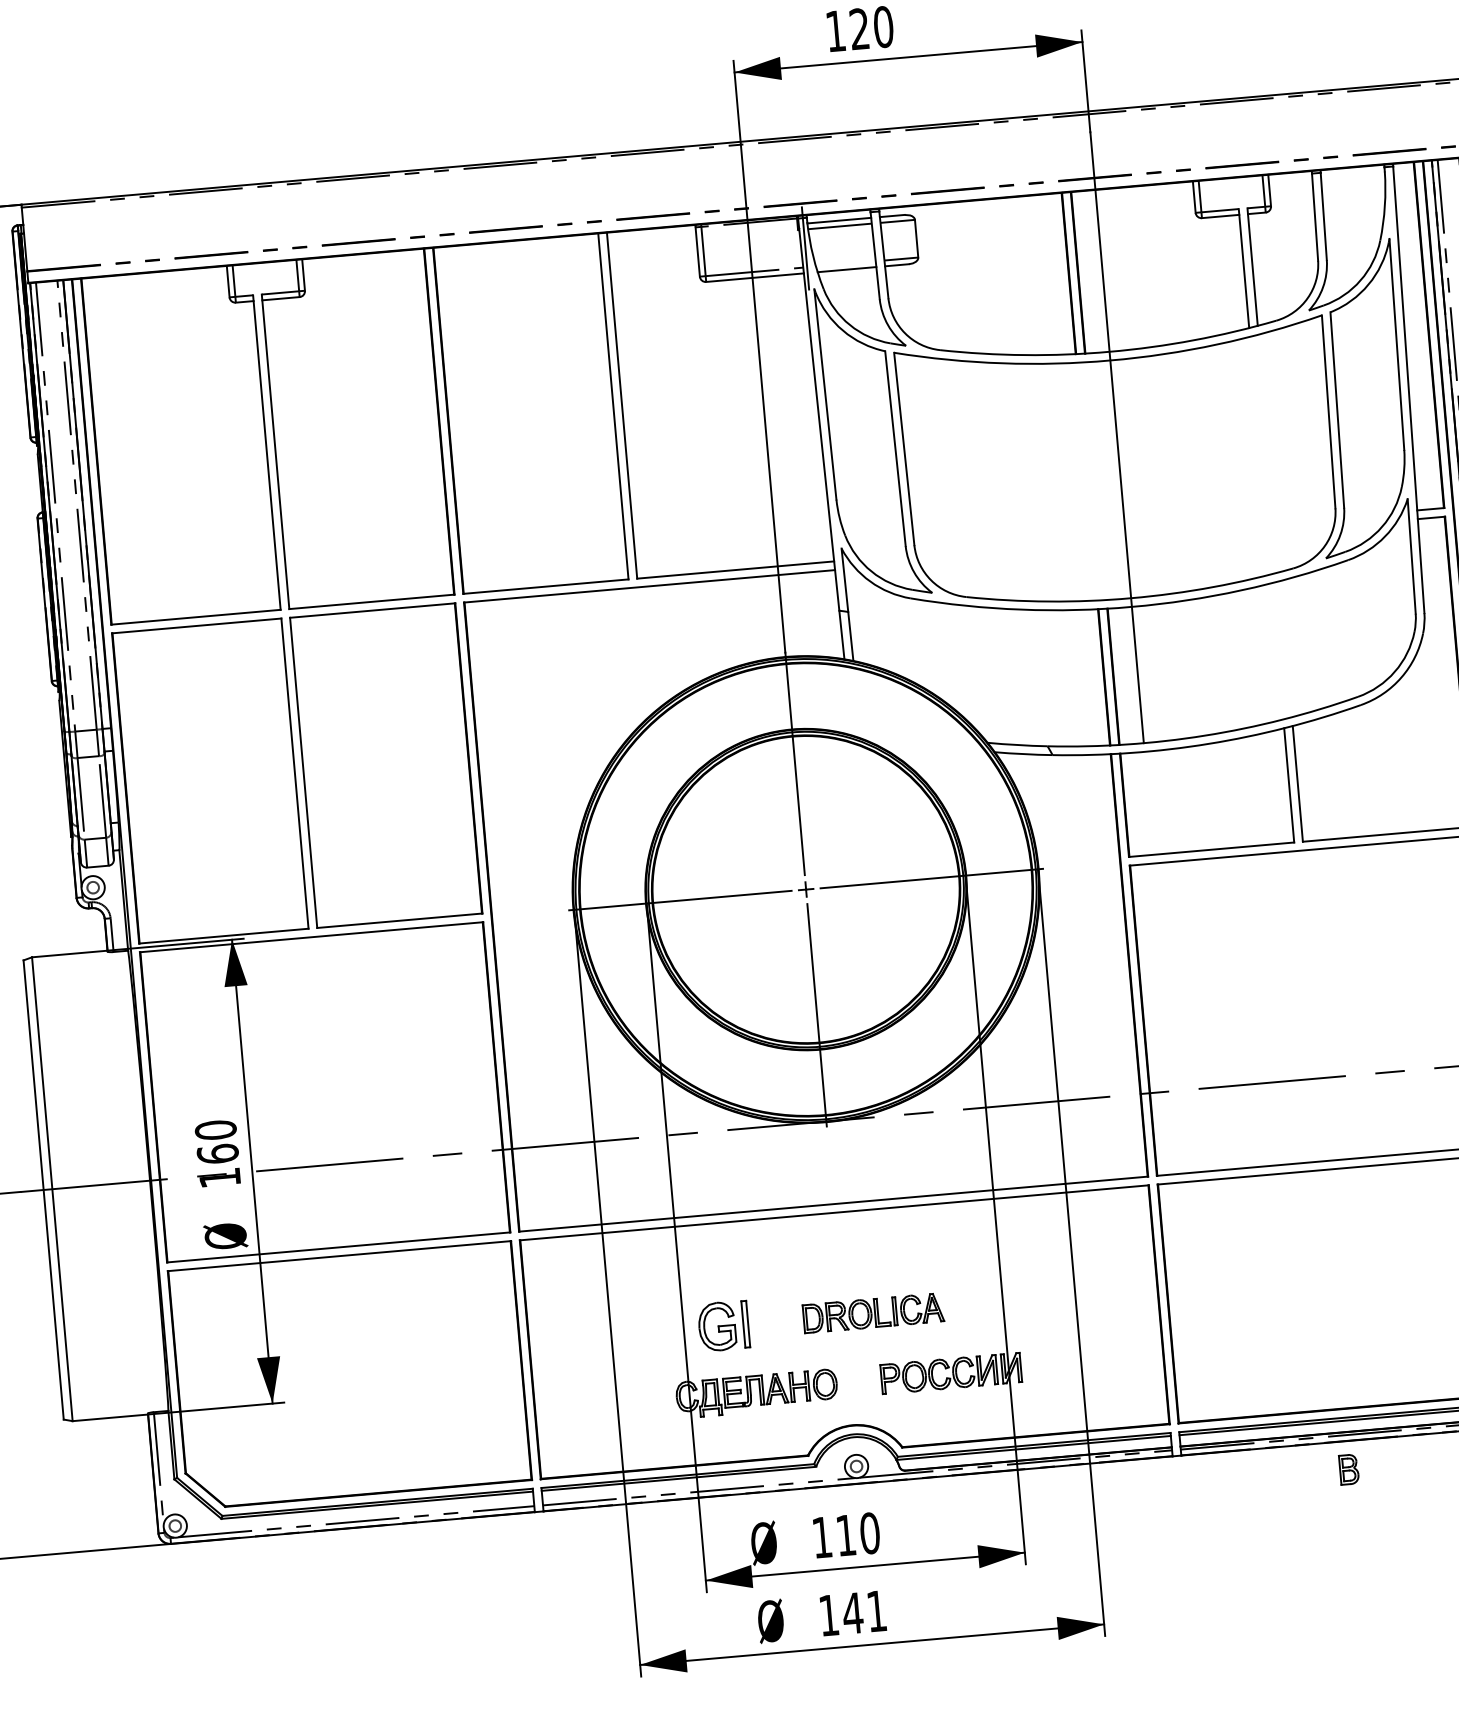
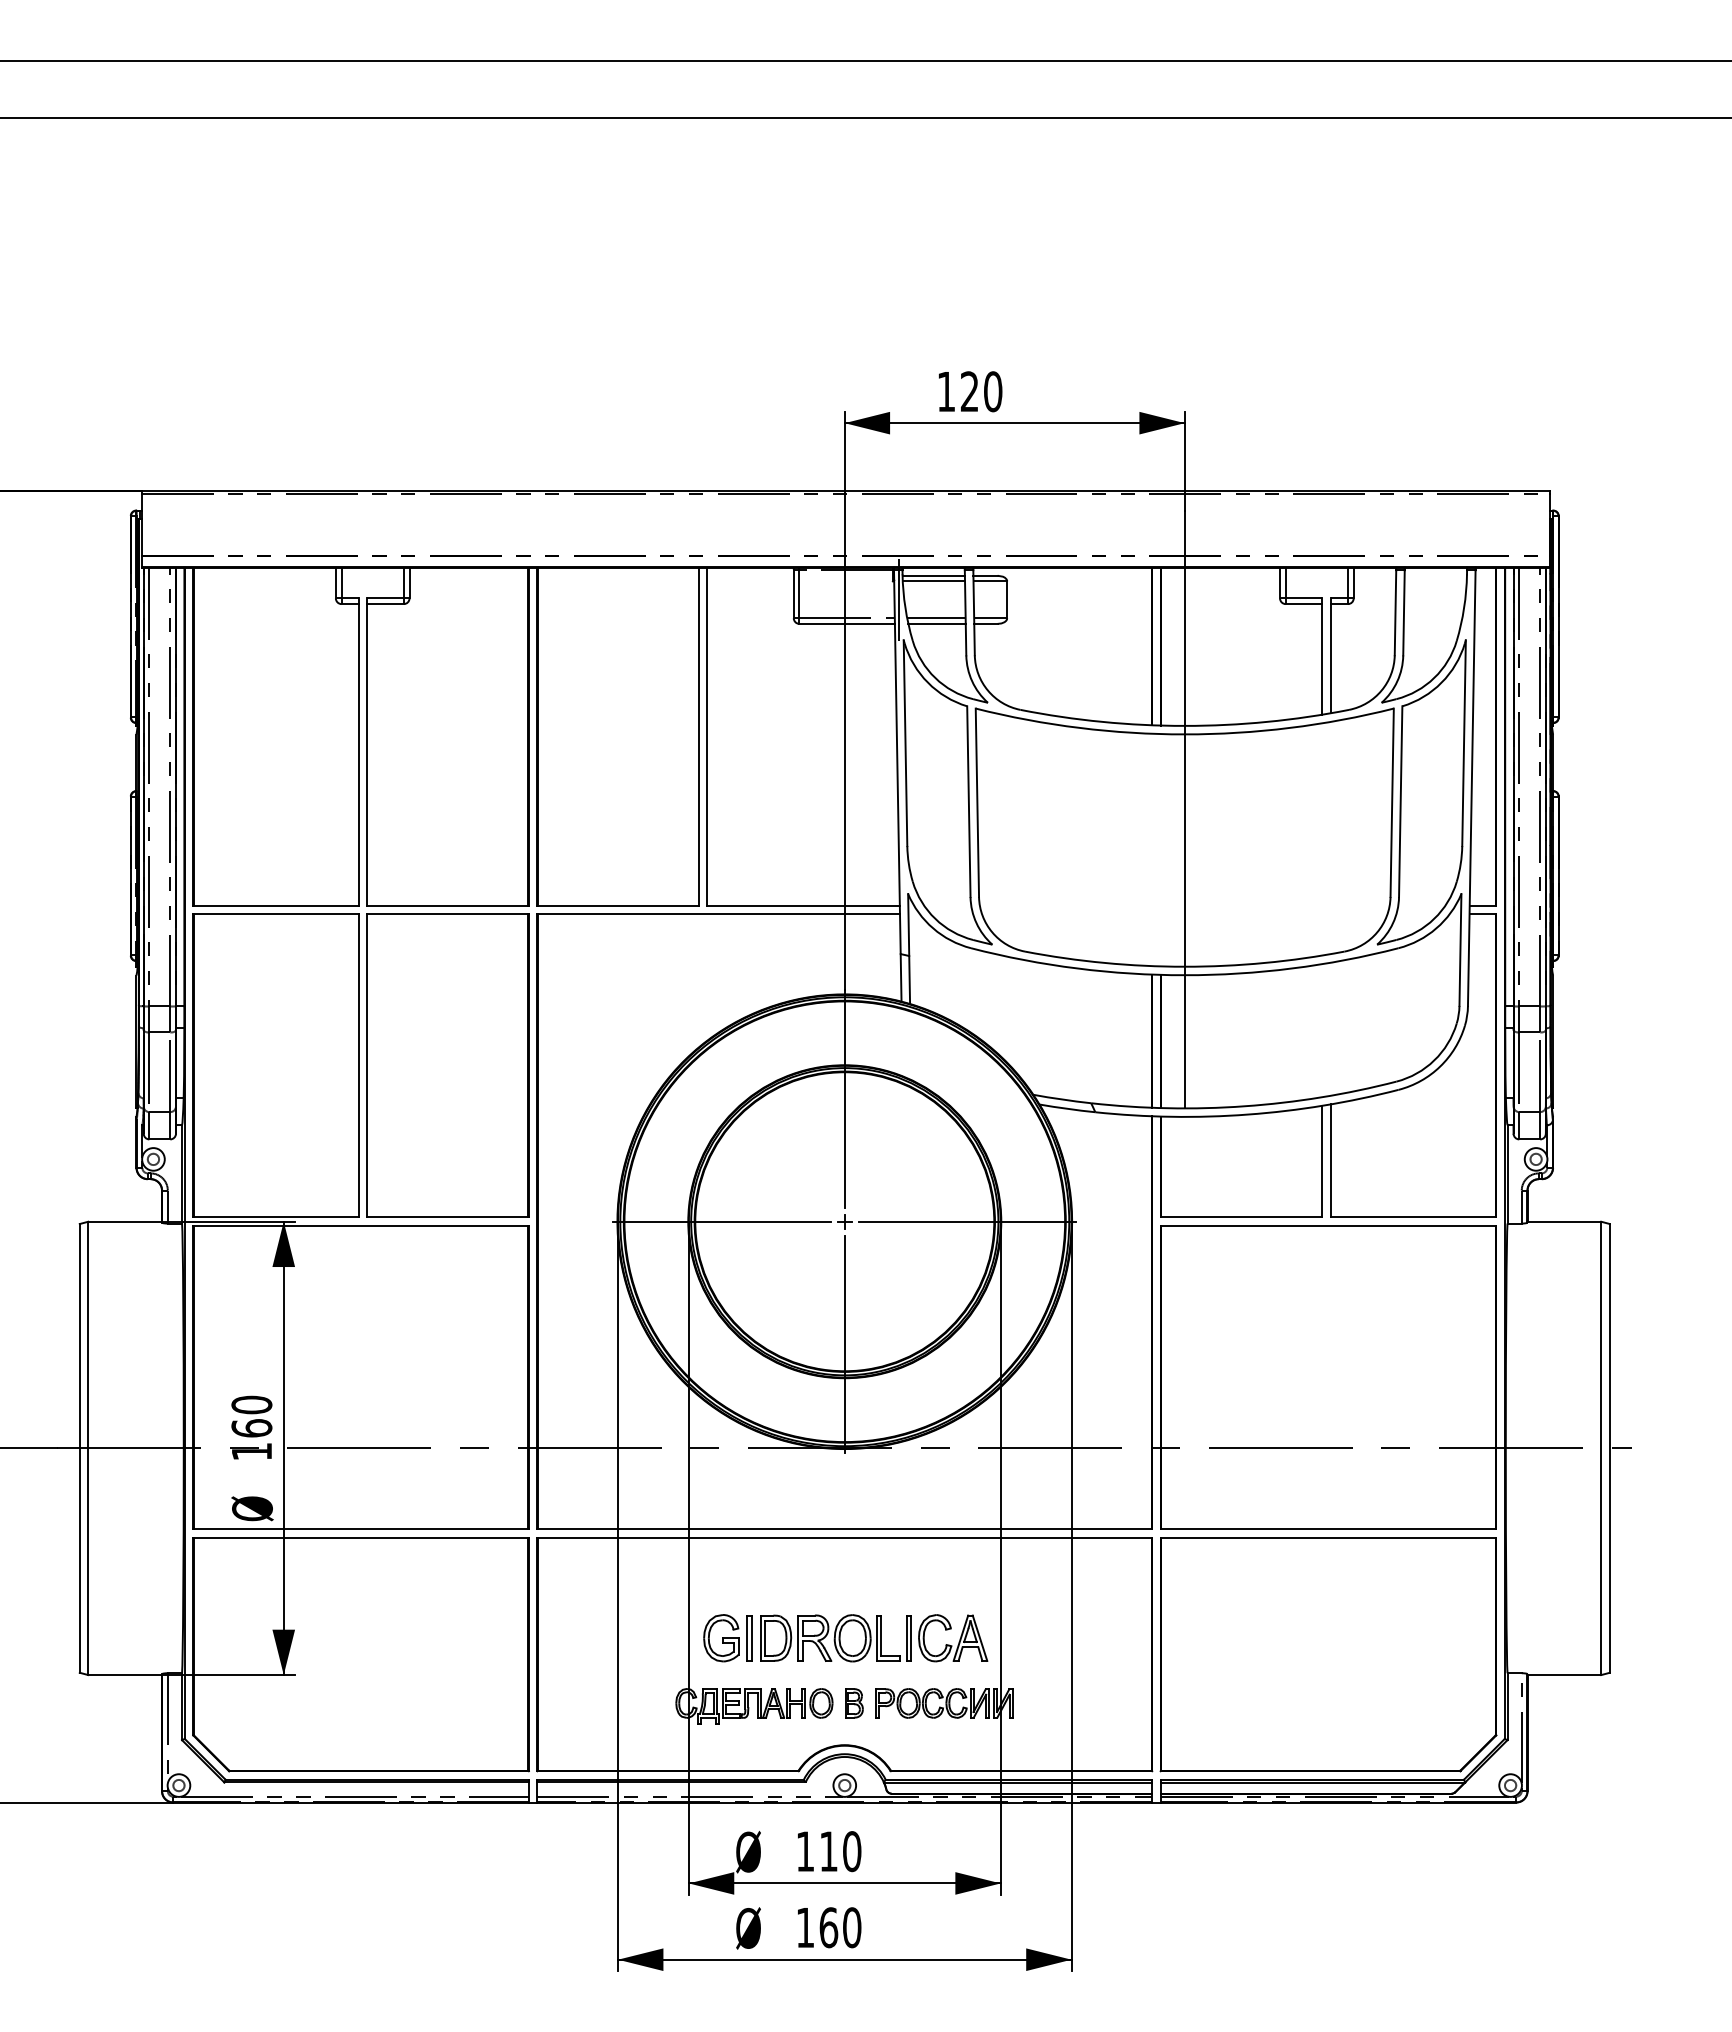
line: (845, 264) -> (936, 618), added
part: (873, 1313) -> (874, 1638), size x1.67
part: (1349, 1469) -> (854, 1703), moved
text: (864, 1612) -> (840, 1927), 141 -> 160

